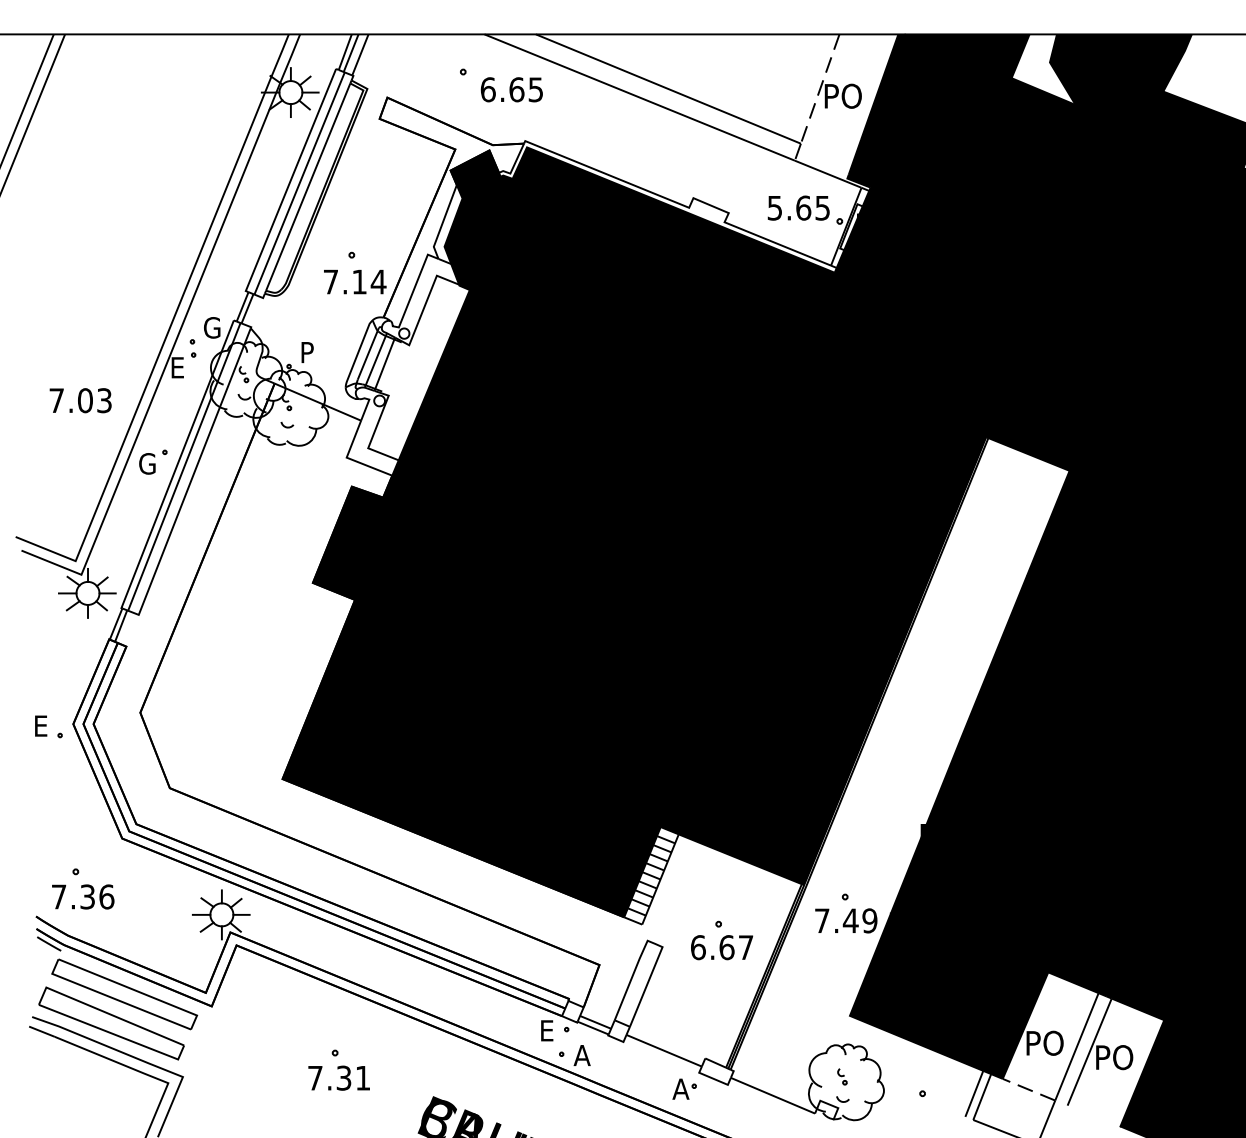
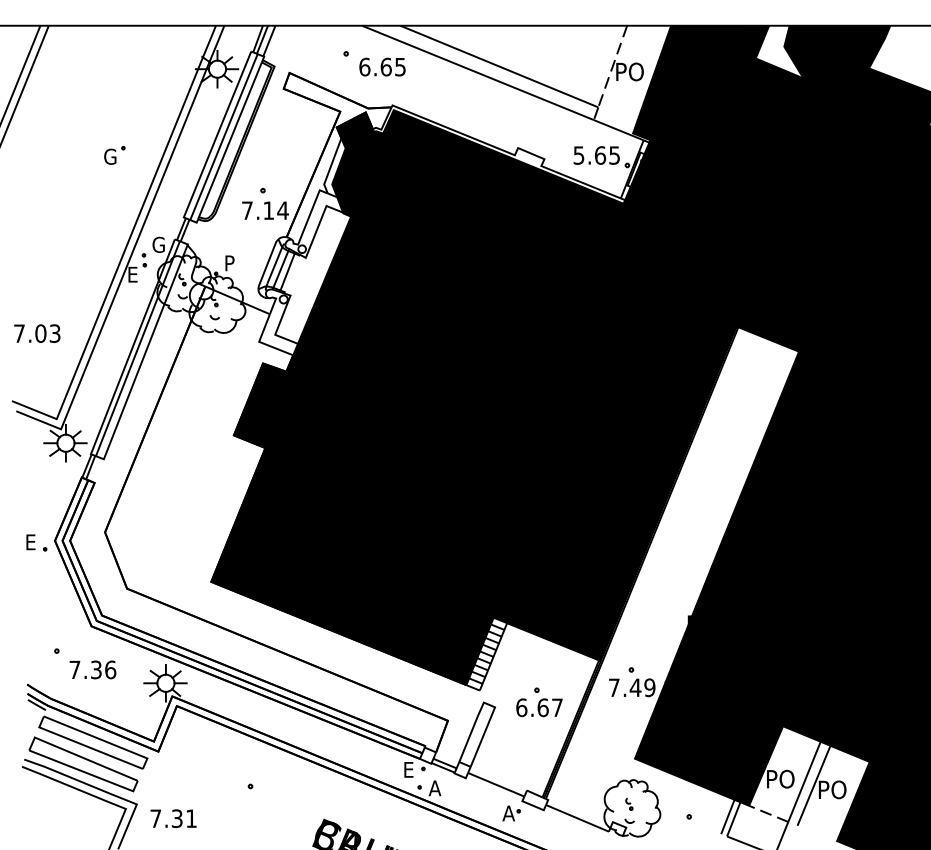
text: (80, 400) -> (37, 333), moved
part: (153, 461) -> (114, 155), moved
text: (83, 896) -> (93, 669), moved
text: (338, 1077) -> (173, 818), moved

